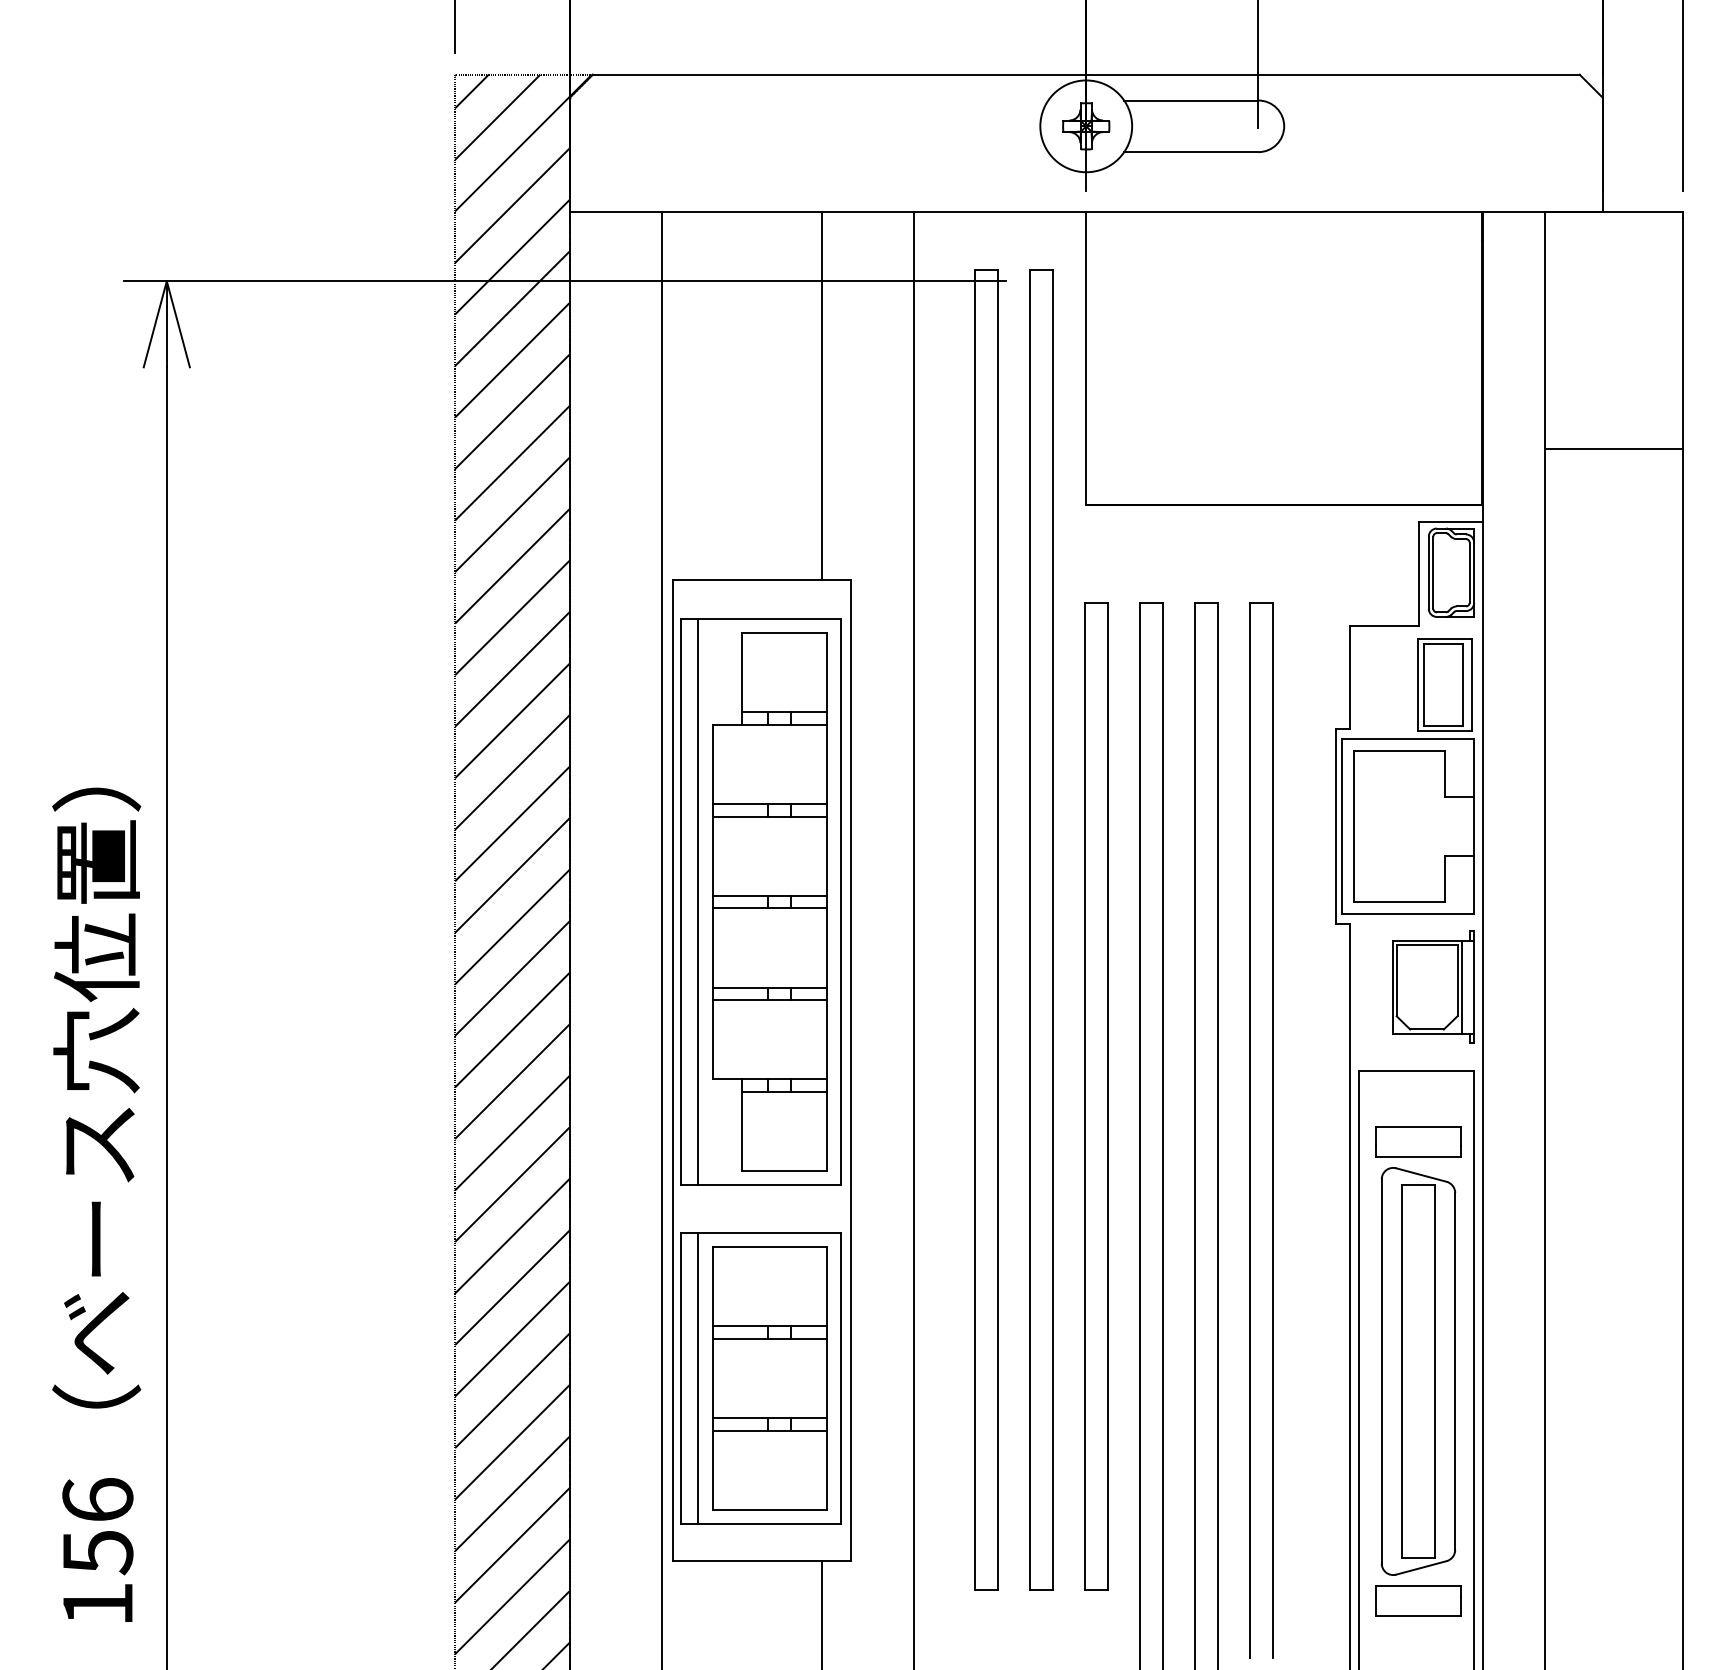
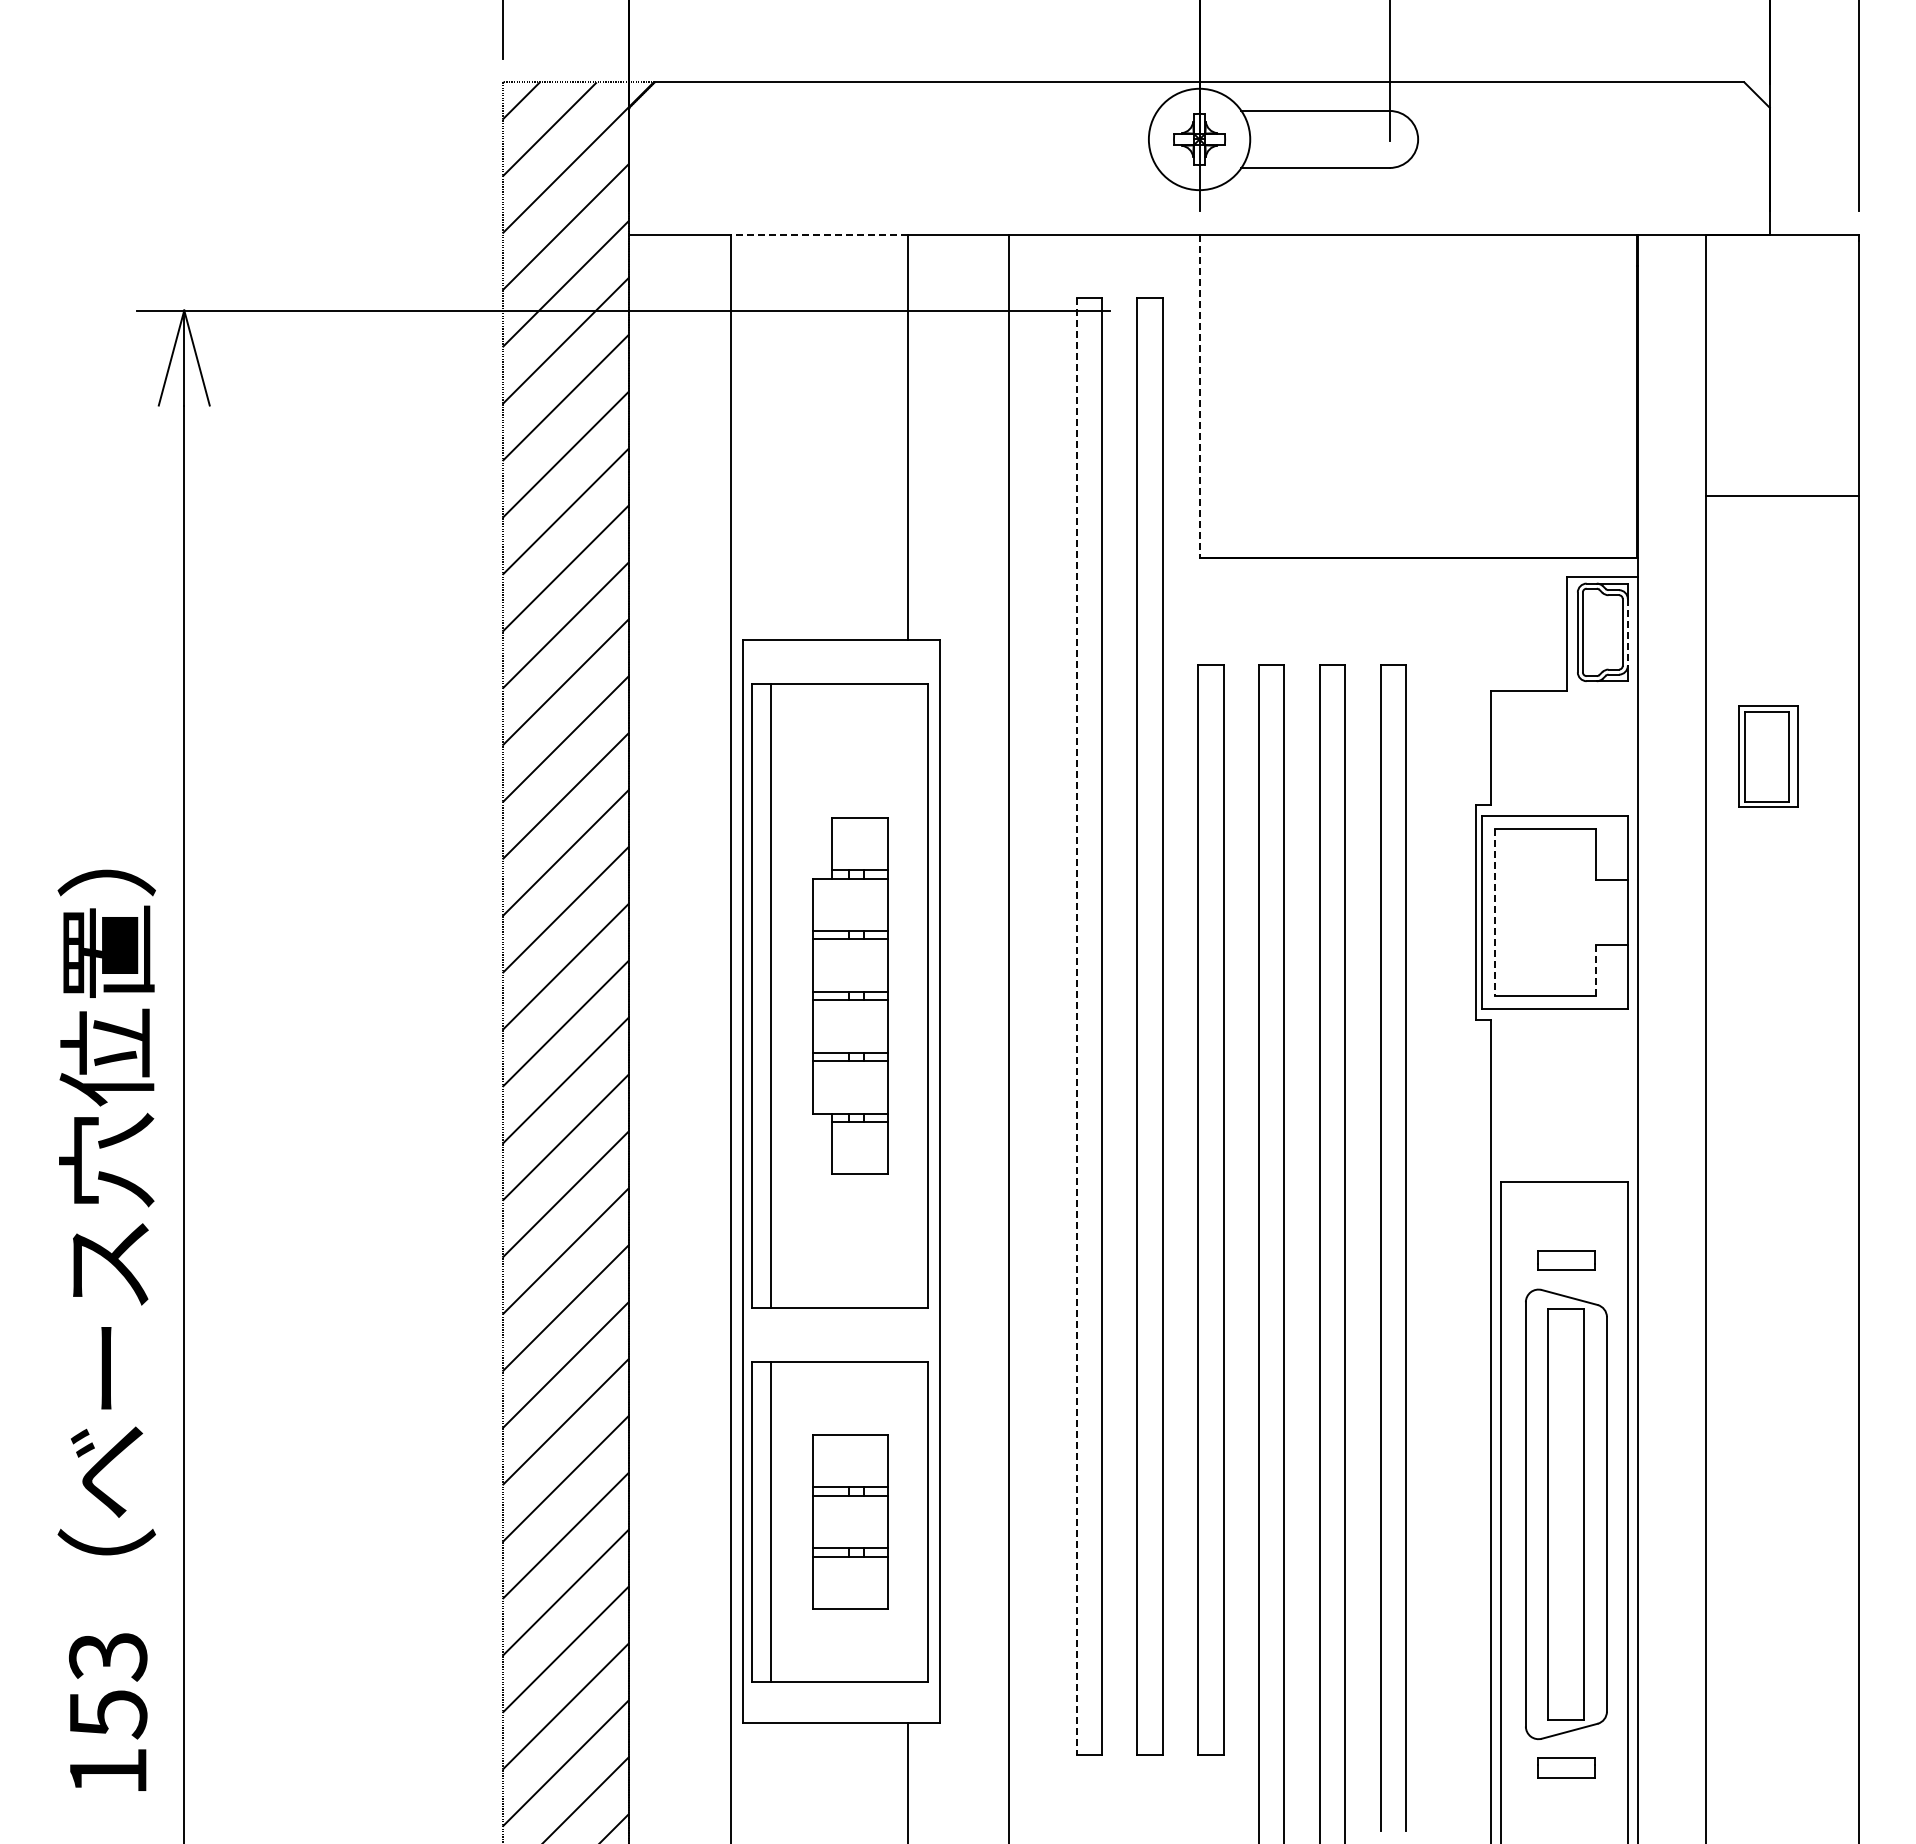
line: (742, 212) -> (819, 234), solid -> dashed
line: (1086, 359) -> (1199, 396), solid -> dashed
line: (1473, 572) -> (1627, 632), solid -> dashed
part: (1444, 685) -> (1768, 756), moved
line: (1353, 826) -> (1494, 912), solid -> dashed
line: (1445, 878) -> (1596, 970), solid -> dashed
part: (770, 901) -> (850, 995), size x0.6
line: (974, 929) -> (1076, 1026), solid -> dashed
part: (1433, 986) -> (1583, 1089), removed
part: (1418, 1141) -> (1566, 1260), size x0.6
part: (770, 1377) -> (850, 1521), size x0.6
text: (97, 1500) -> (107, 1656), 156 -> 153
part: (1418, 1600) -> (1566, 1767), size x0.6

